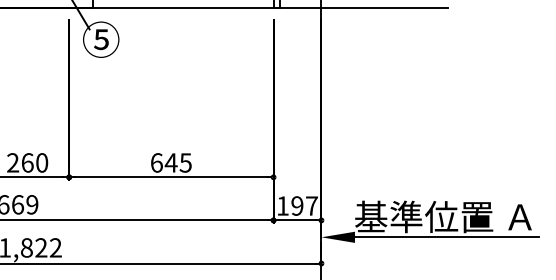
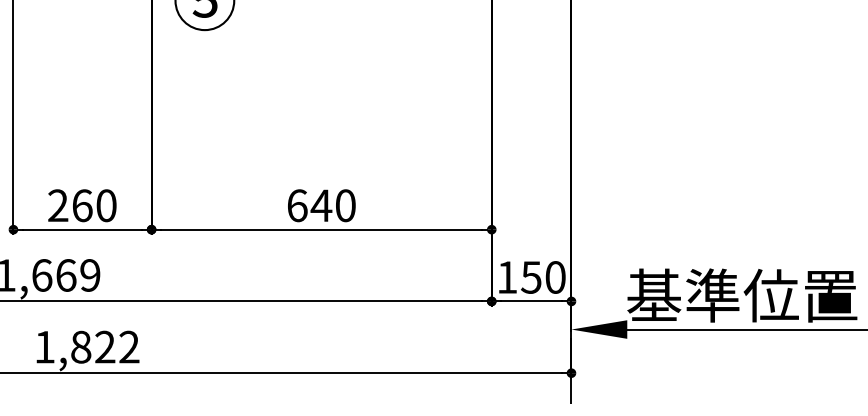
text: (185, 162) -> (345, 205), 645 -> 640
text: (304, 205) -> (543, 276), 197 -> 150

